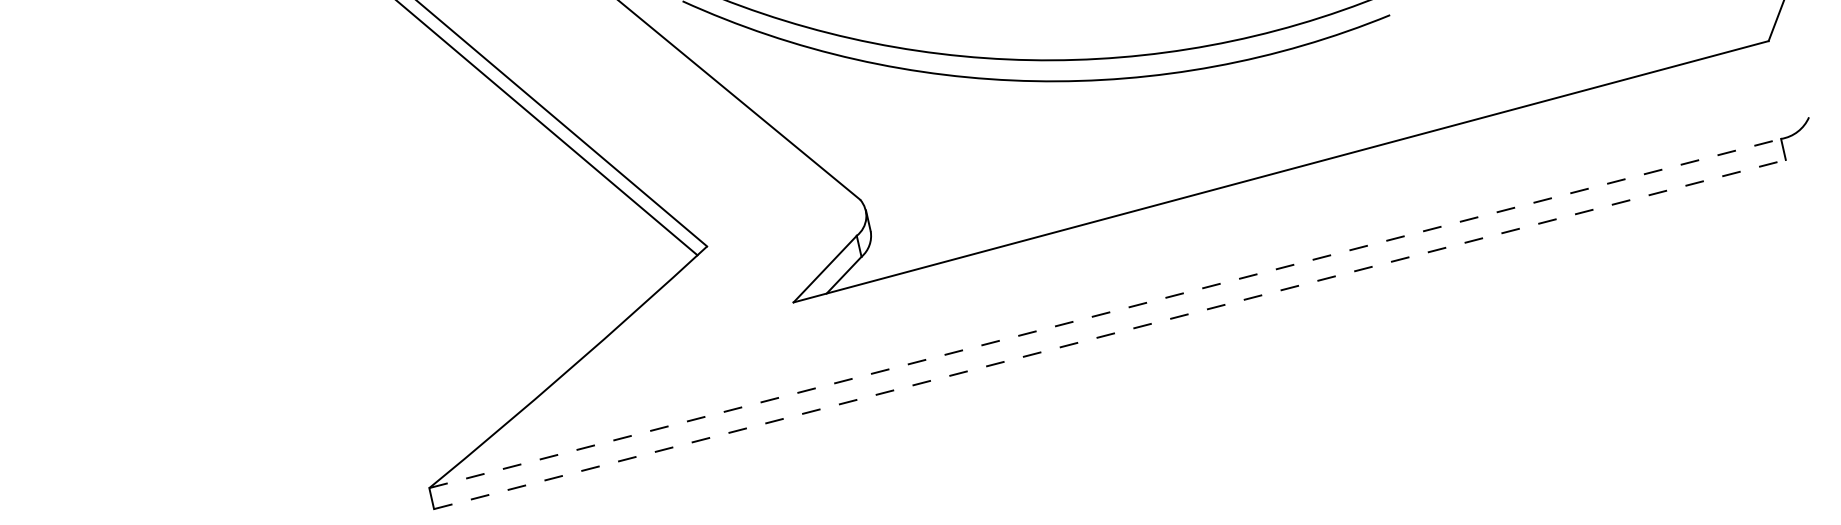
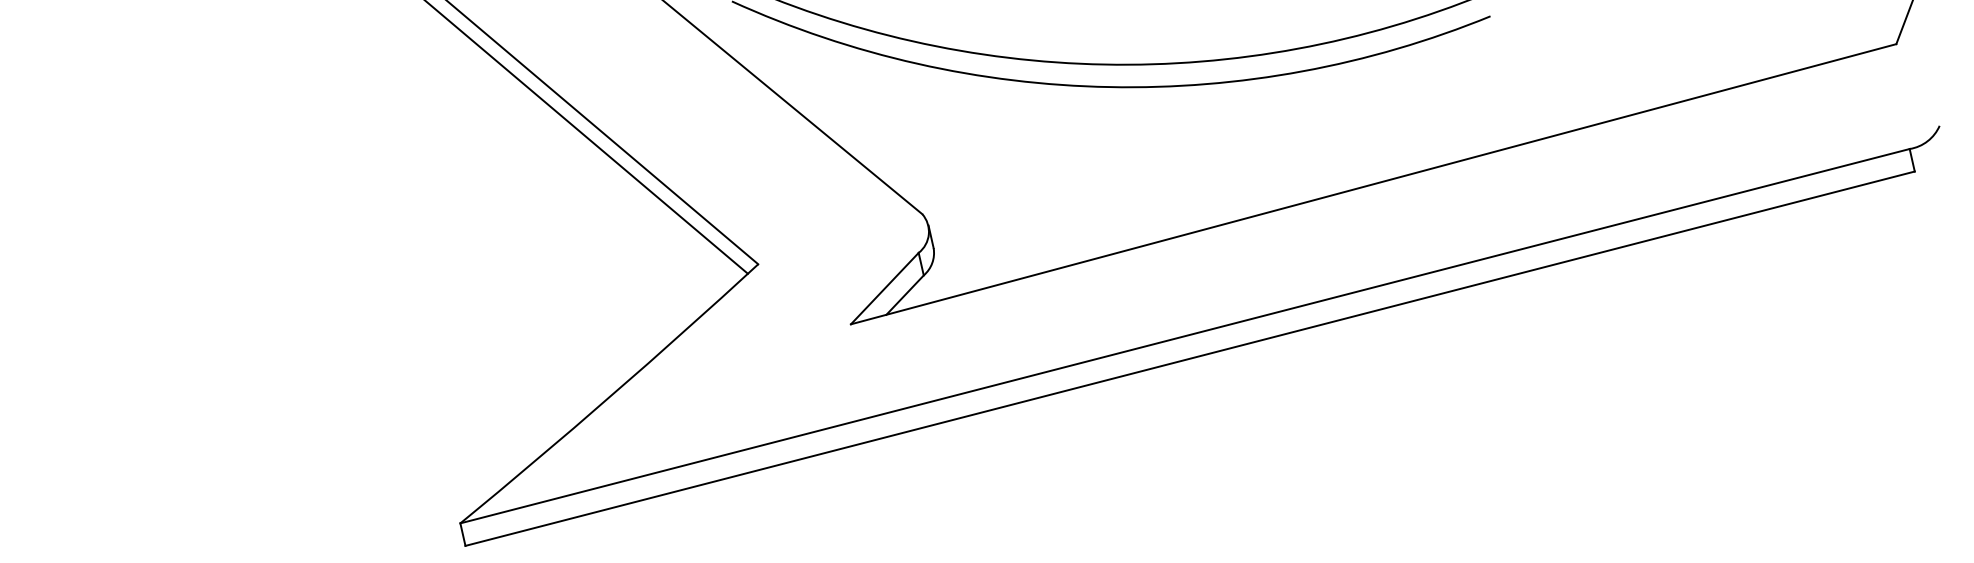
line: (1105, 313) -> (1185, 336), dashed -> solid
line: (1110, 334) -> (1190, 358), dashed -> solid

